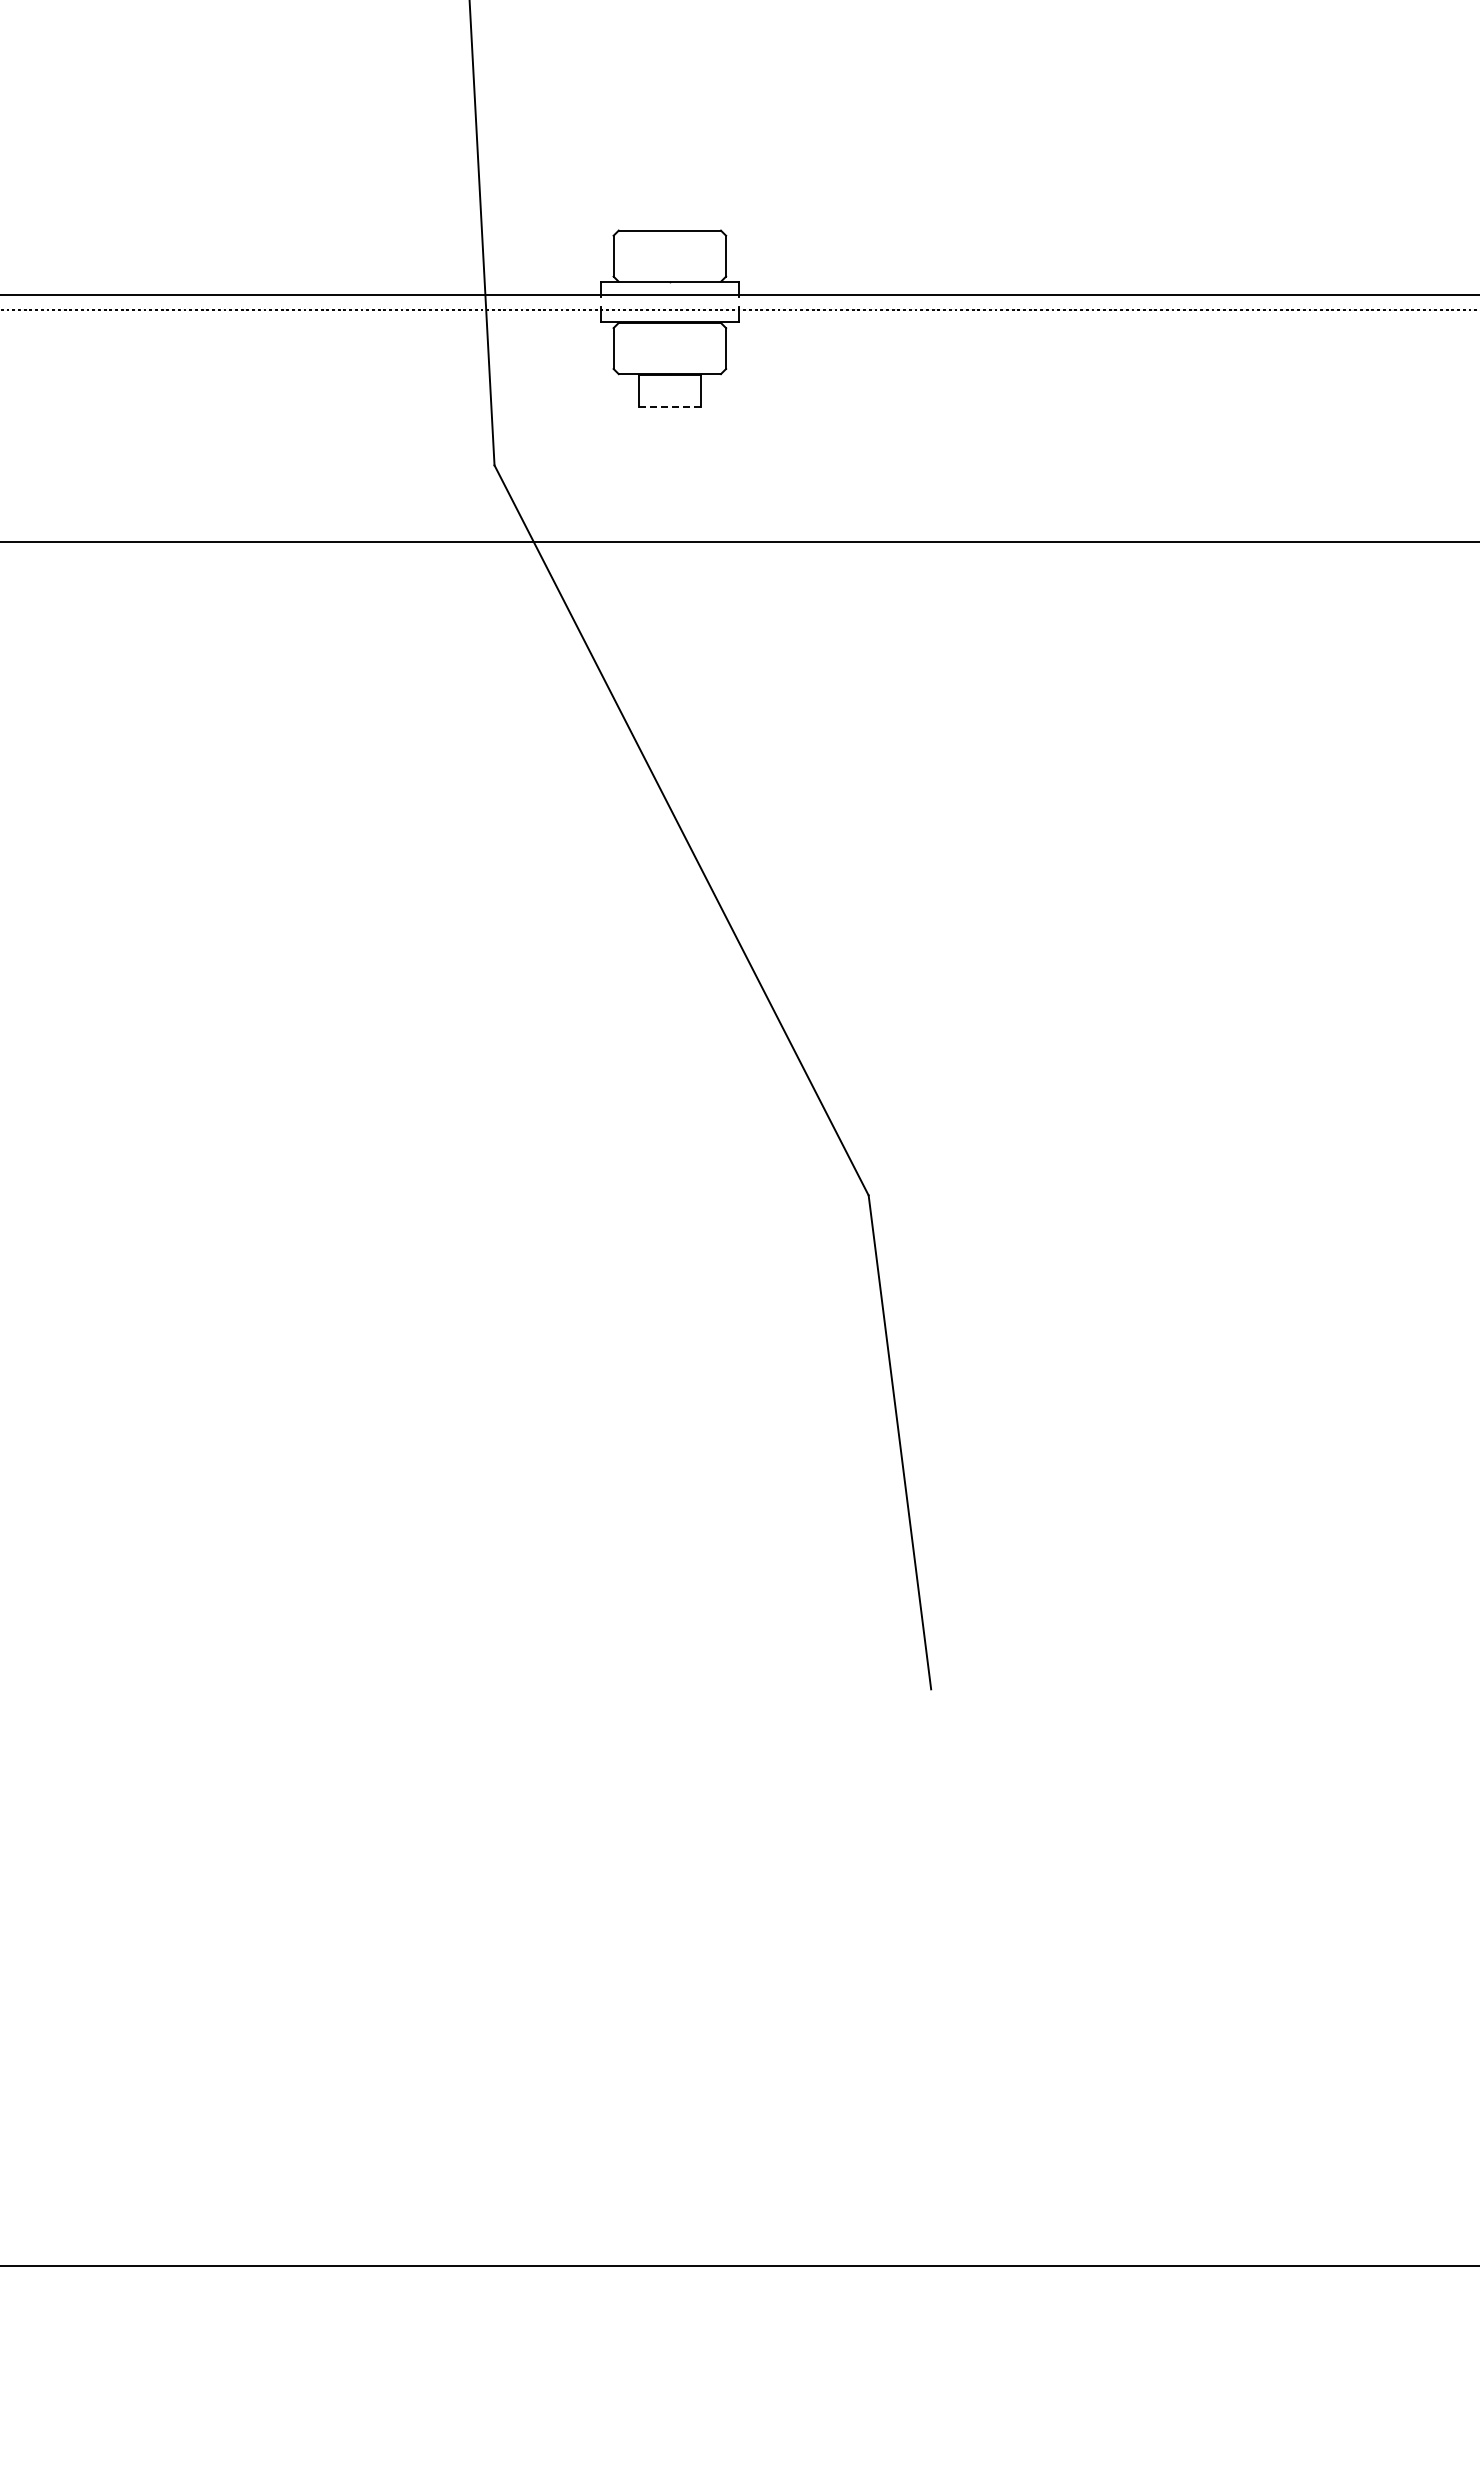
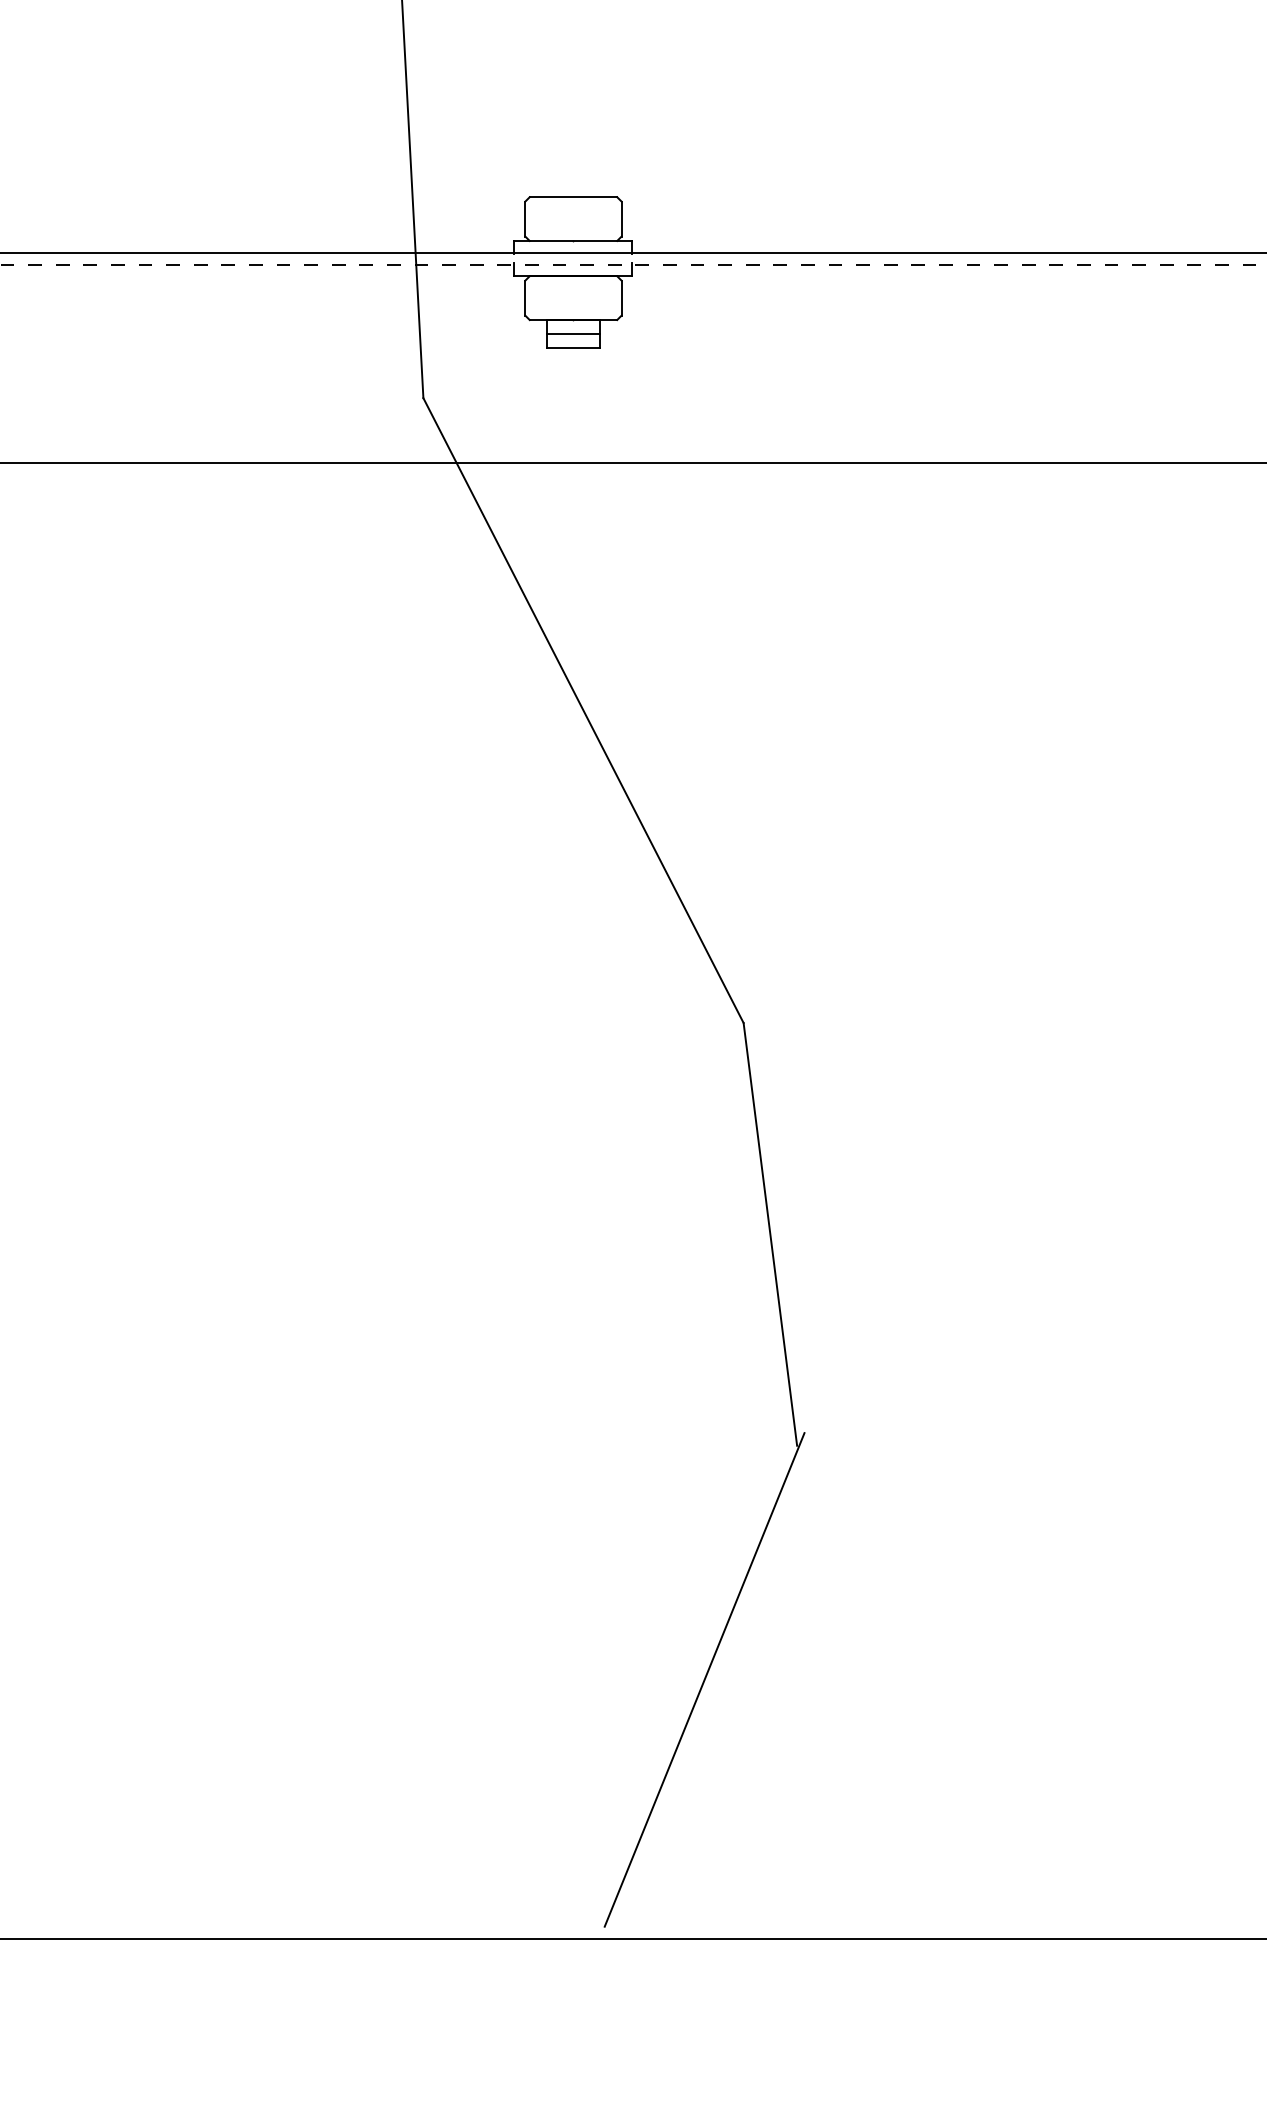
line: (669, 390) -> (573, 334), added
line: (669, 407) -> (573, 348), dashed -> solid
line: (822, 1962) -> (704, 1679), added

